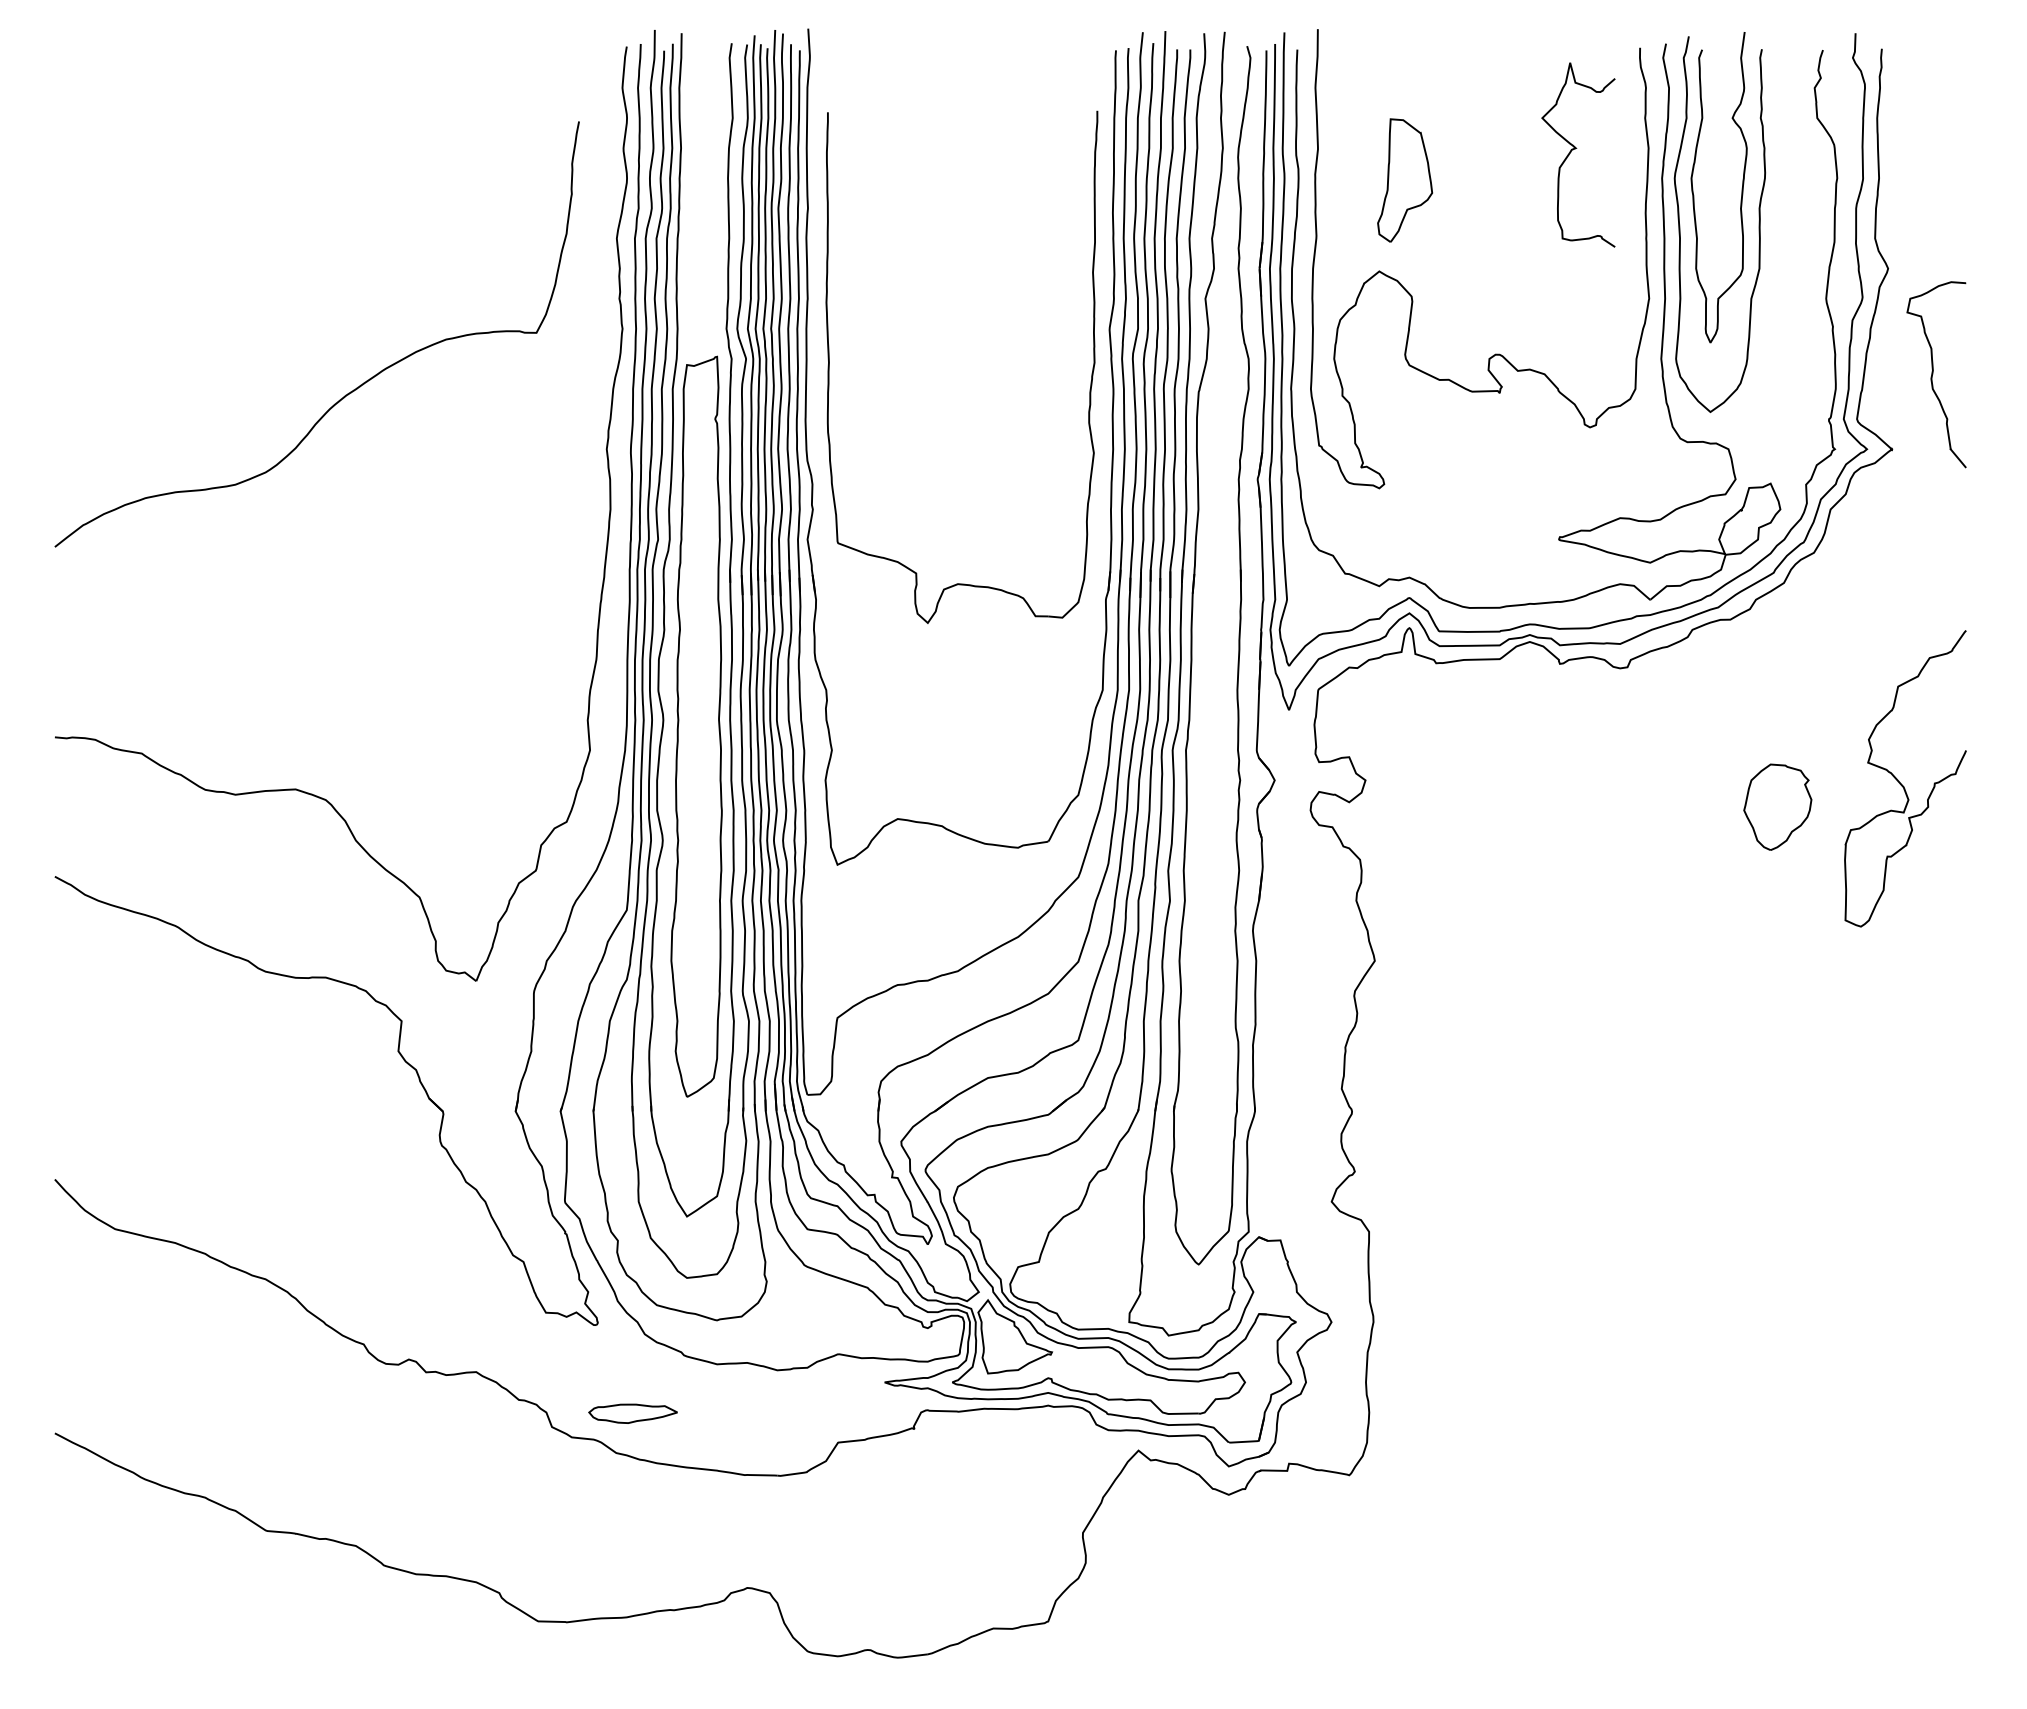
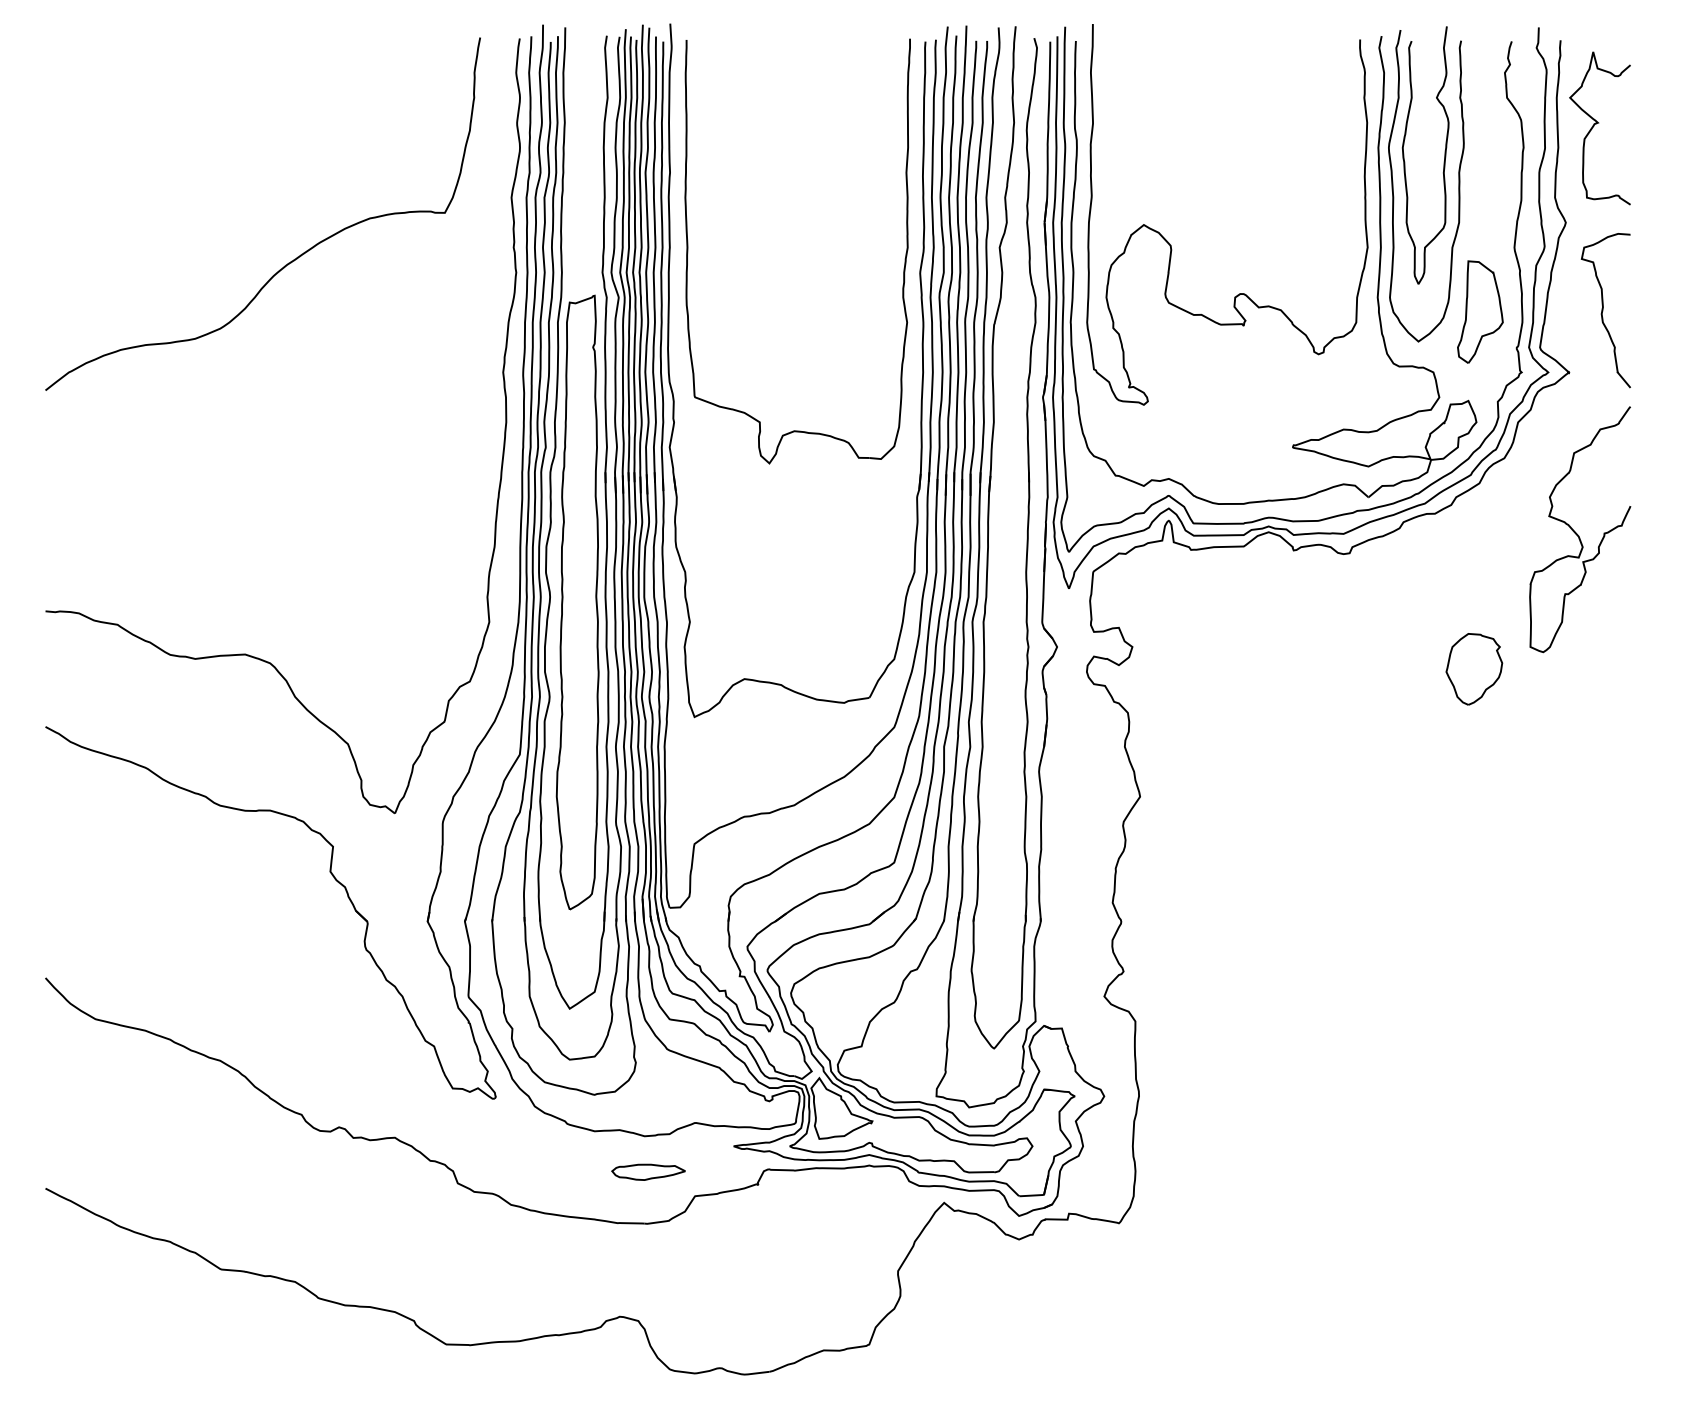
curve: (1575, 149) -> (1597, 123), moved
part: (1405, 180) -> (1480, 312), moved
part: (1090, 381) -> (904, 263), moved
curve: (353, 389) -> (293, 259), moved
curve: (1900, 782) -> (1576, 532), moved
part: (632, 1413) -> (648, 1172), moved

